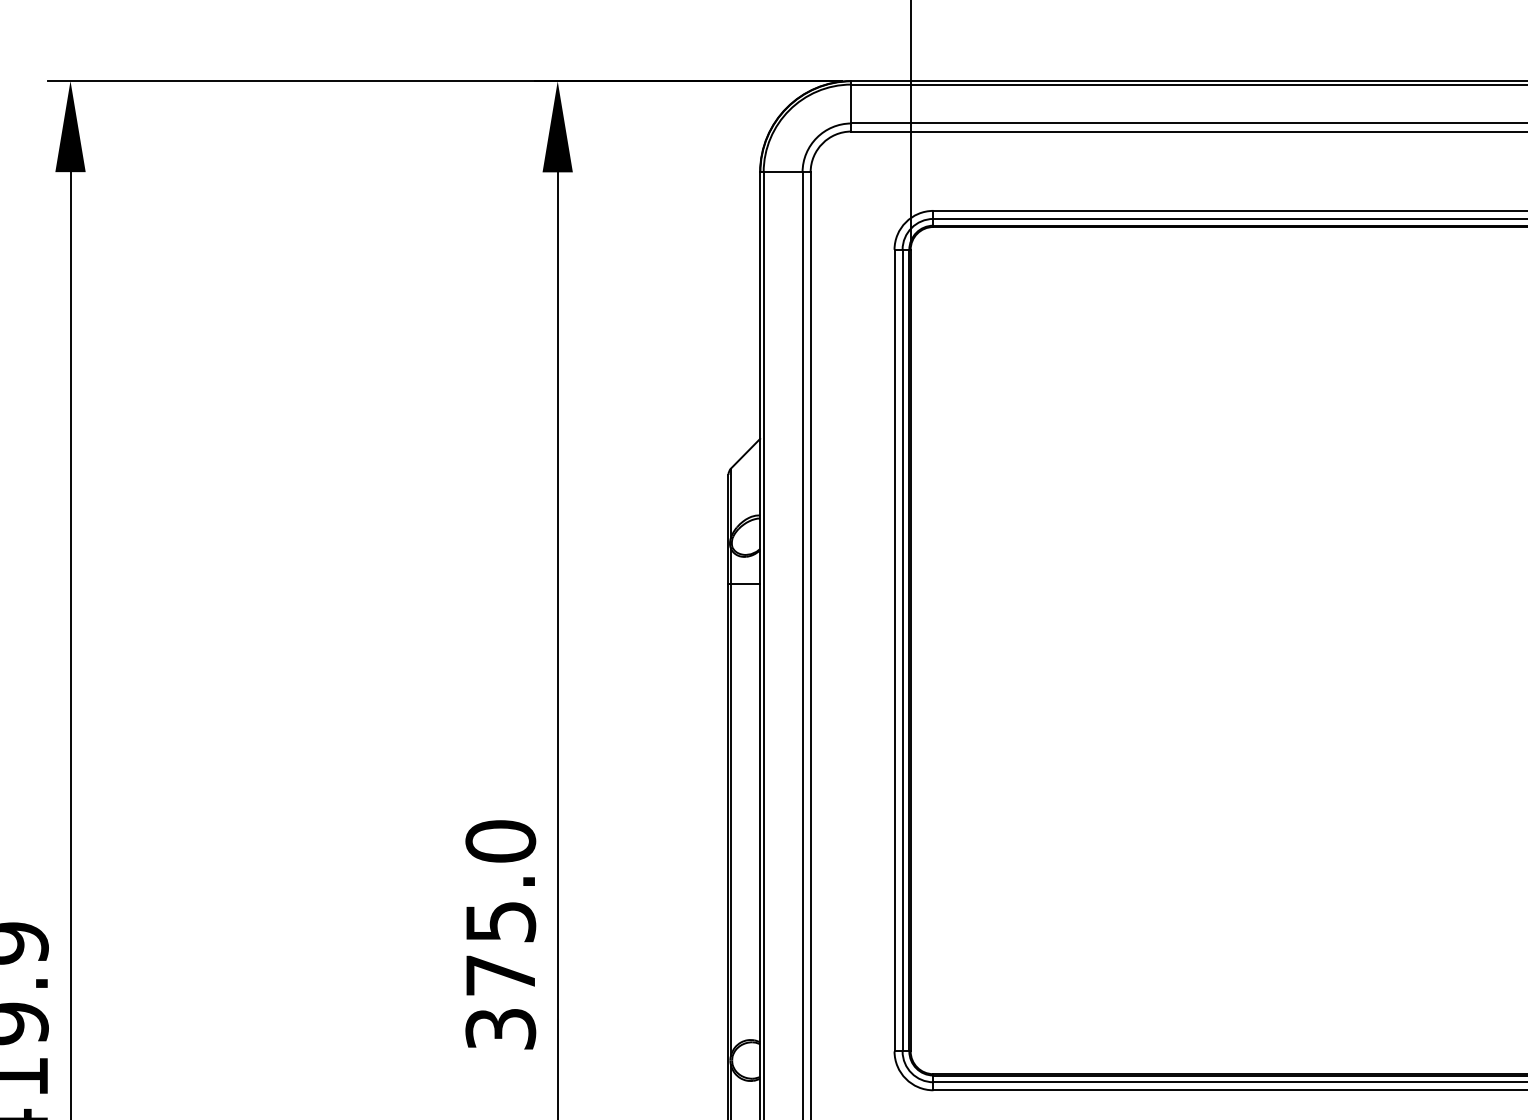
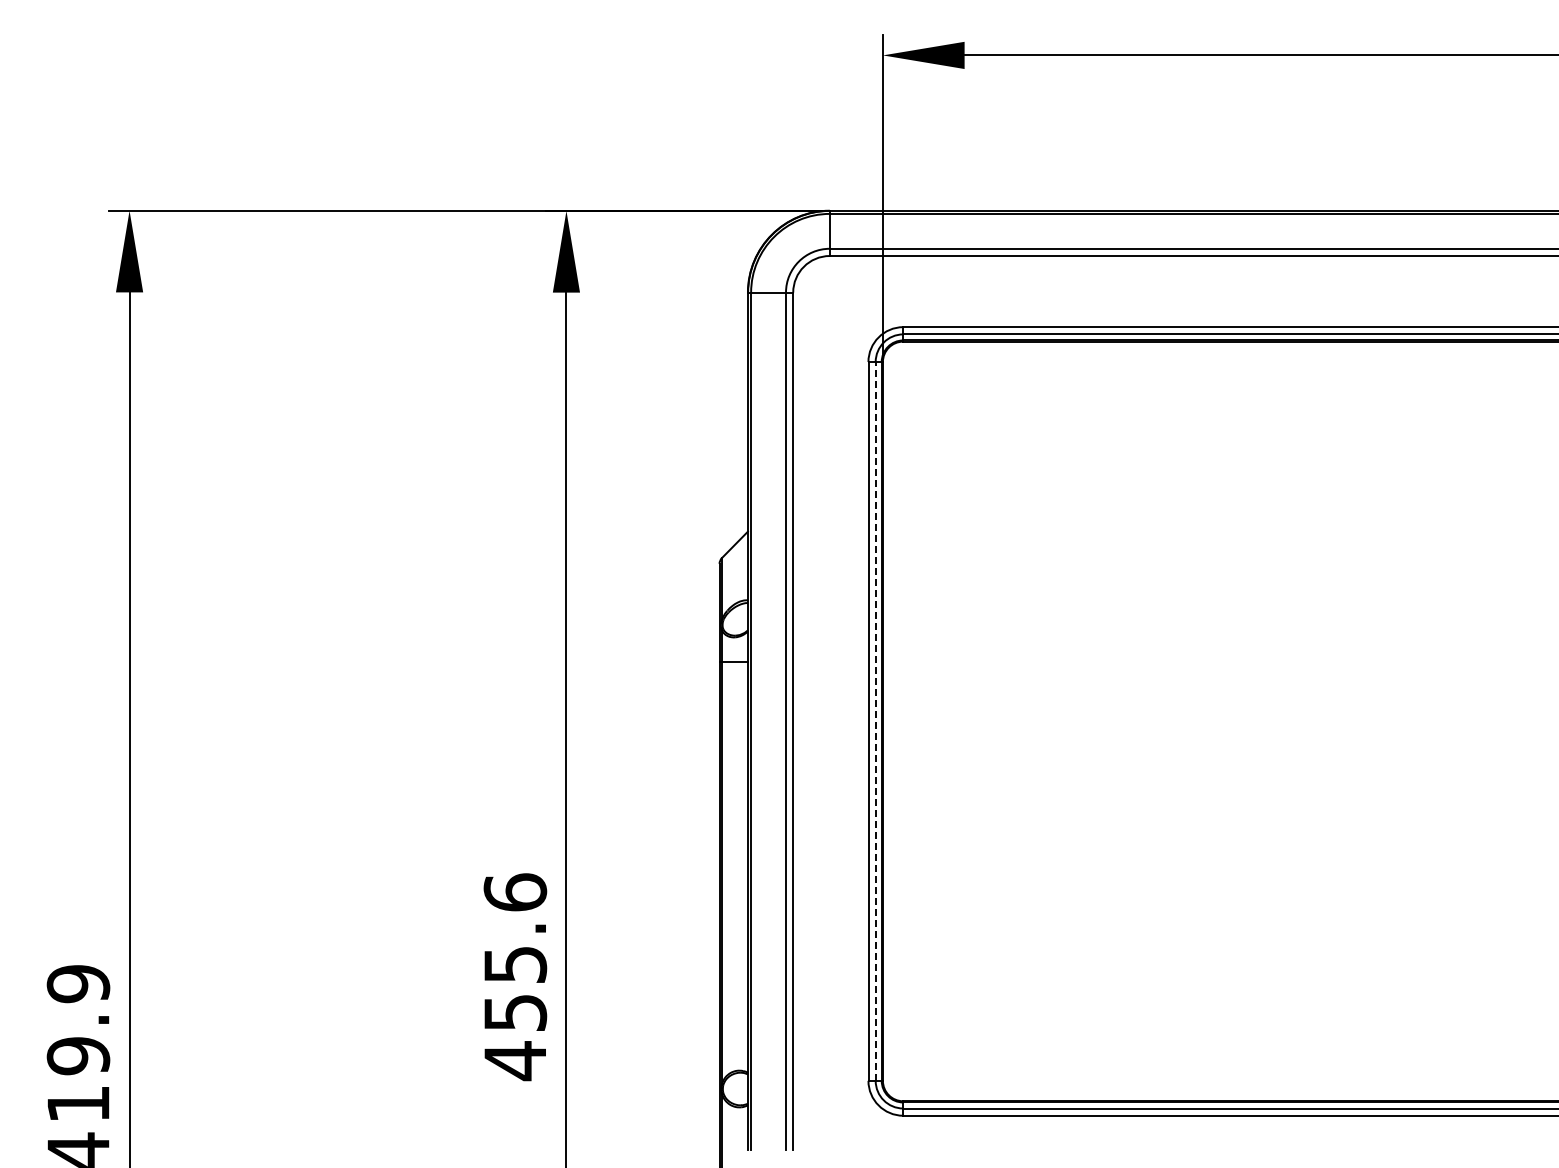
line: (902, 649) -> (875, 720), solid -> dashed
text: (500, 936) -> (515, 977), 375.0 -> 455.6

